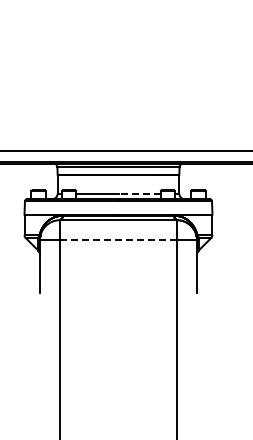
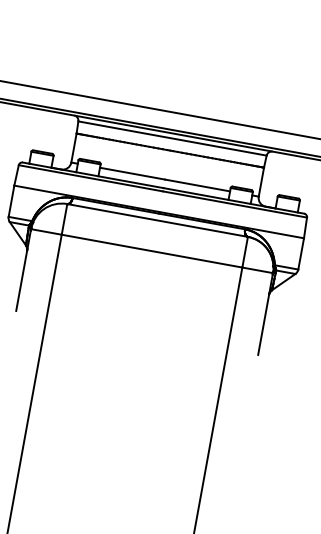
line: (139, 193) -> (197, 185), dashed -> solid
line: (118, 240) -> (151, 251), dashed -> solid

